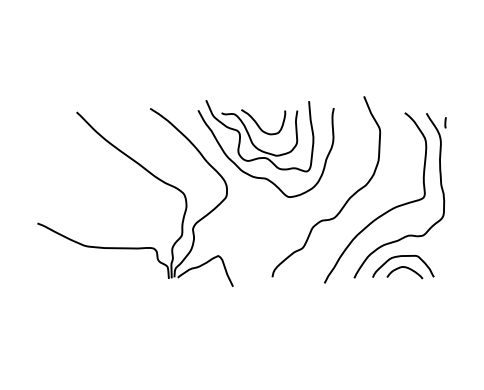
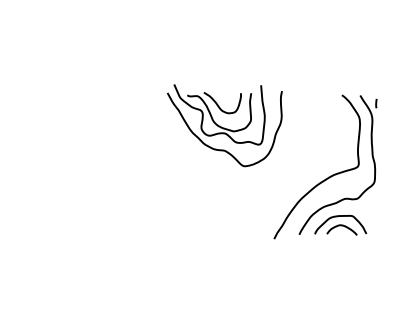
part: (151, 175) -> (128, 148), removed
curve: (346, 200) -> (292, 169), removed

